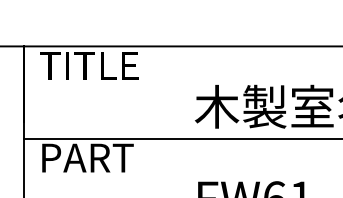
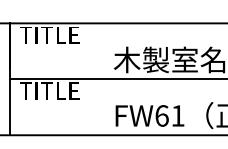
text: (88, 157) -> (49, 90), PART -> TITLE

